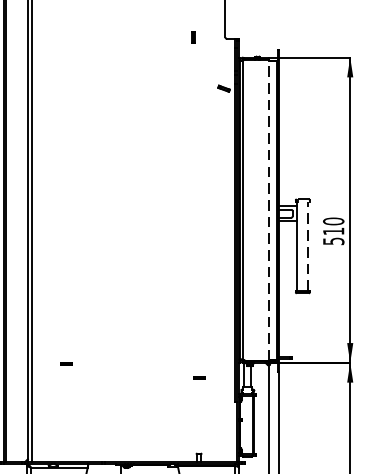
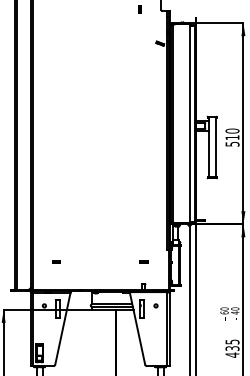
line: (268, 209) -> (189, 123), dashed -> solid
line: (307, 246) -> (215, 147), dashed -> solid
part: (66, 363) -> (56, 261), moved
part: (198, 376) -> (143, 261), moved

